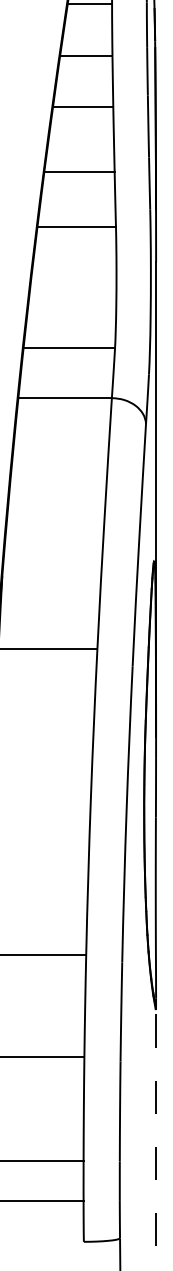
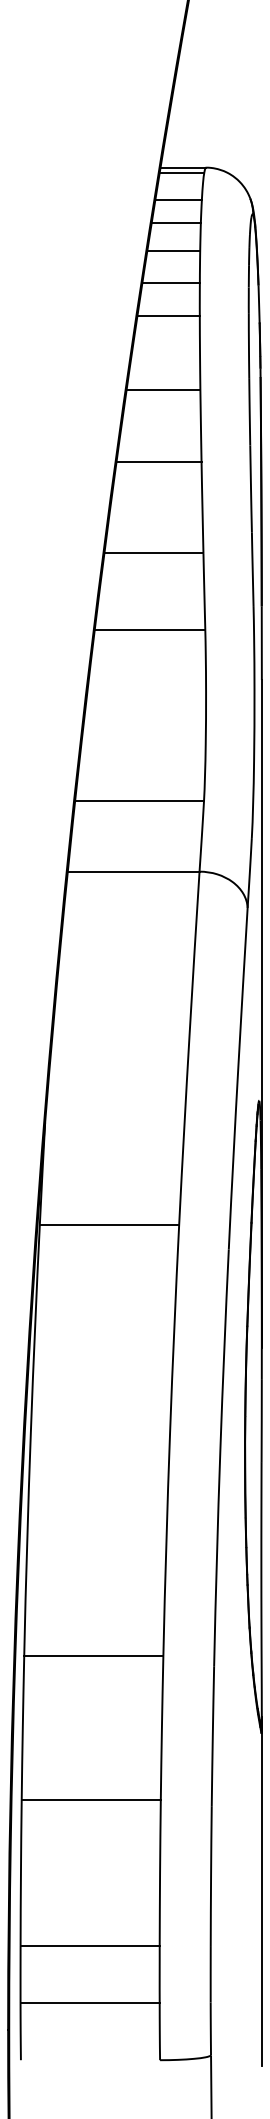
line: (155, 1122) -> (261, 1891), dashed -> solid

